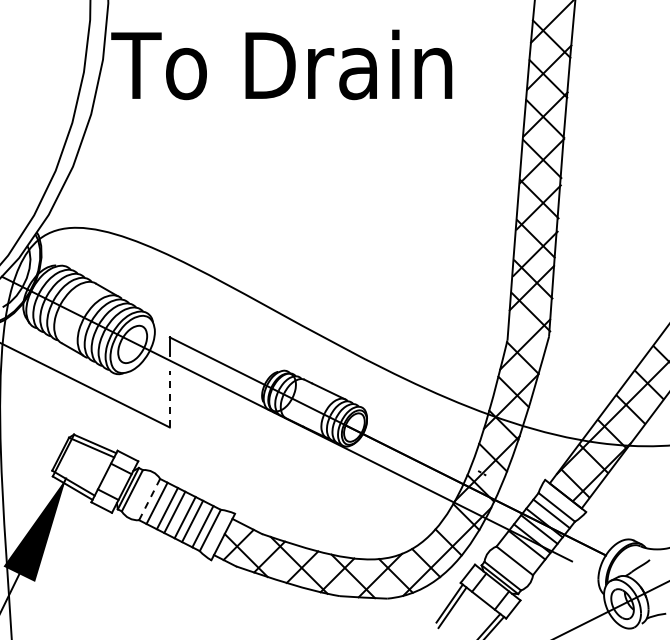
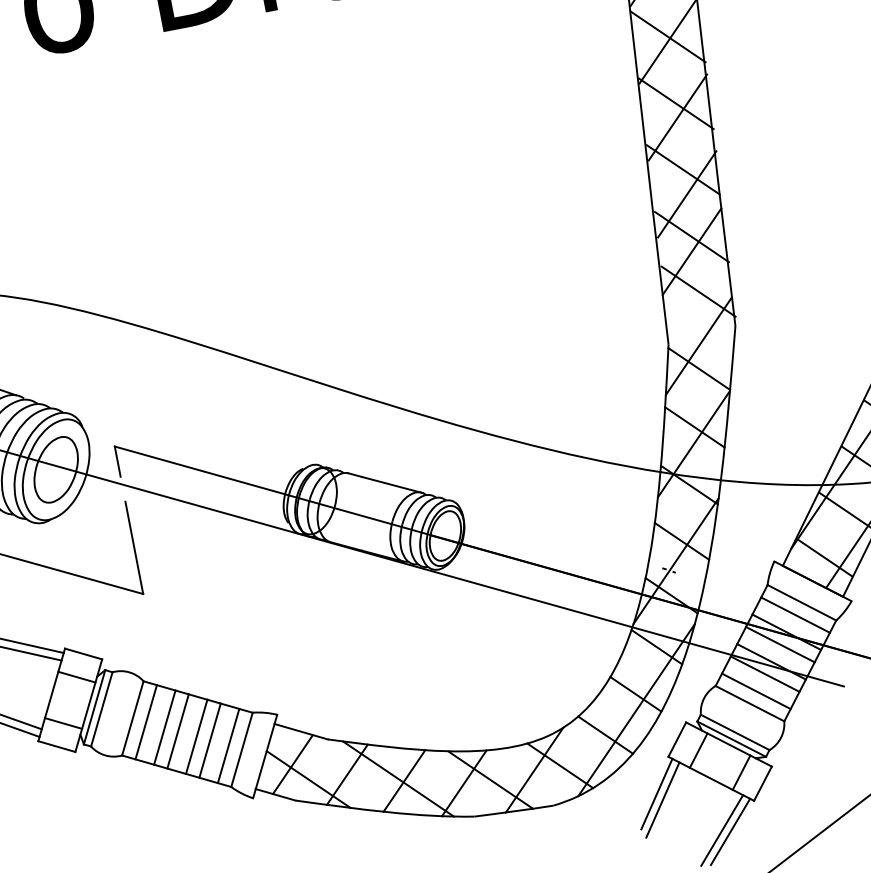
line: (169, 398) -> (133, 546), dashed -> solid
line: (149, 499) -> (132, 718), dashed -> solid
line: (519, 554) -> (755, 691), added

